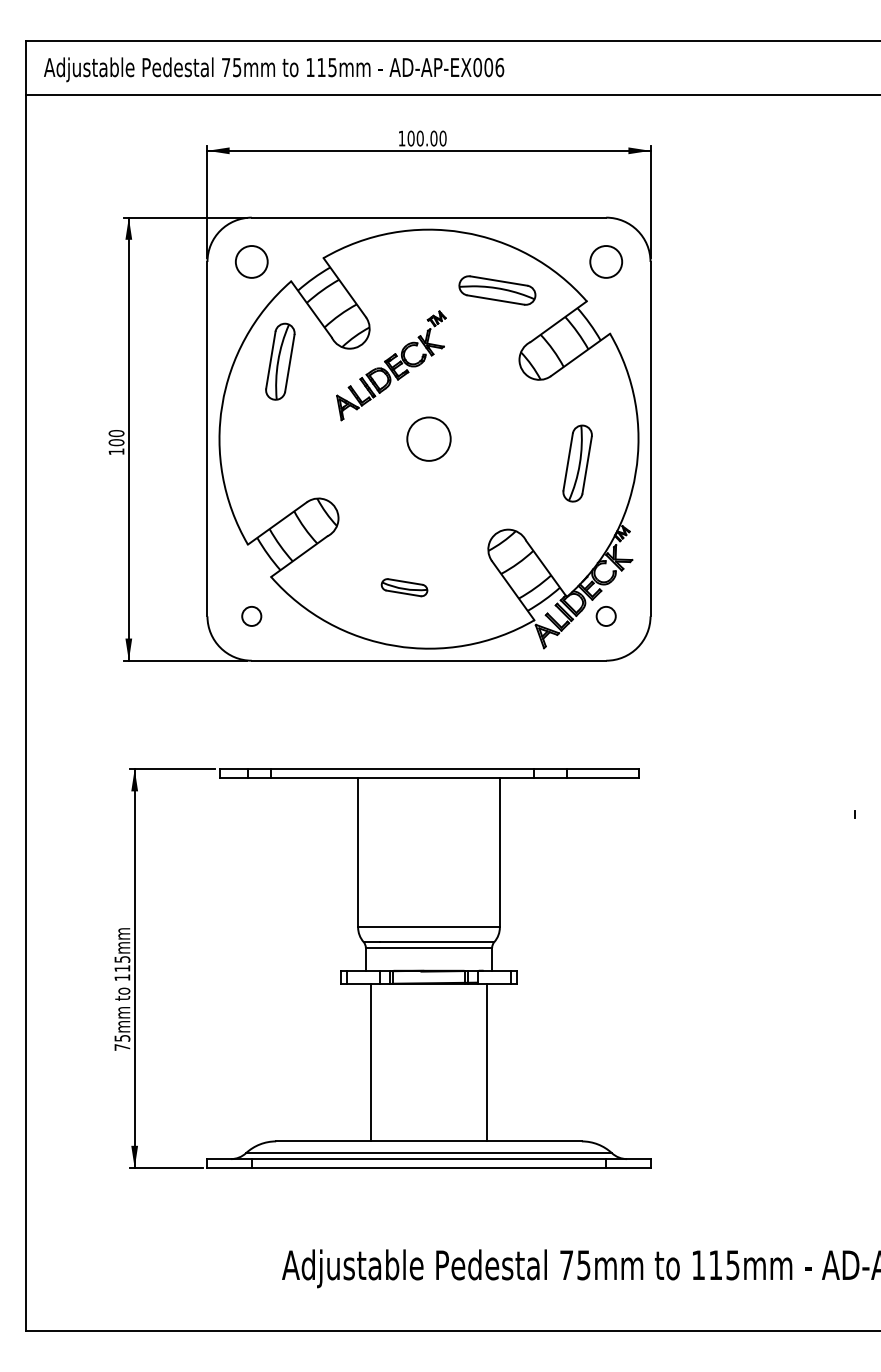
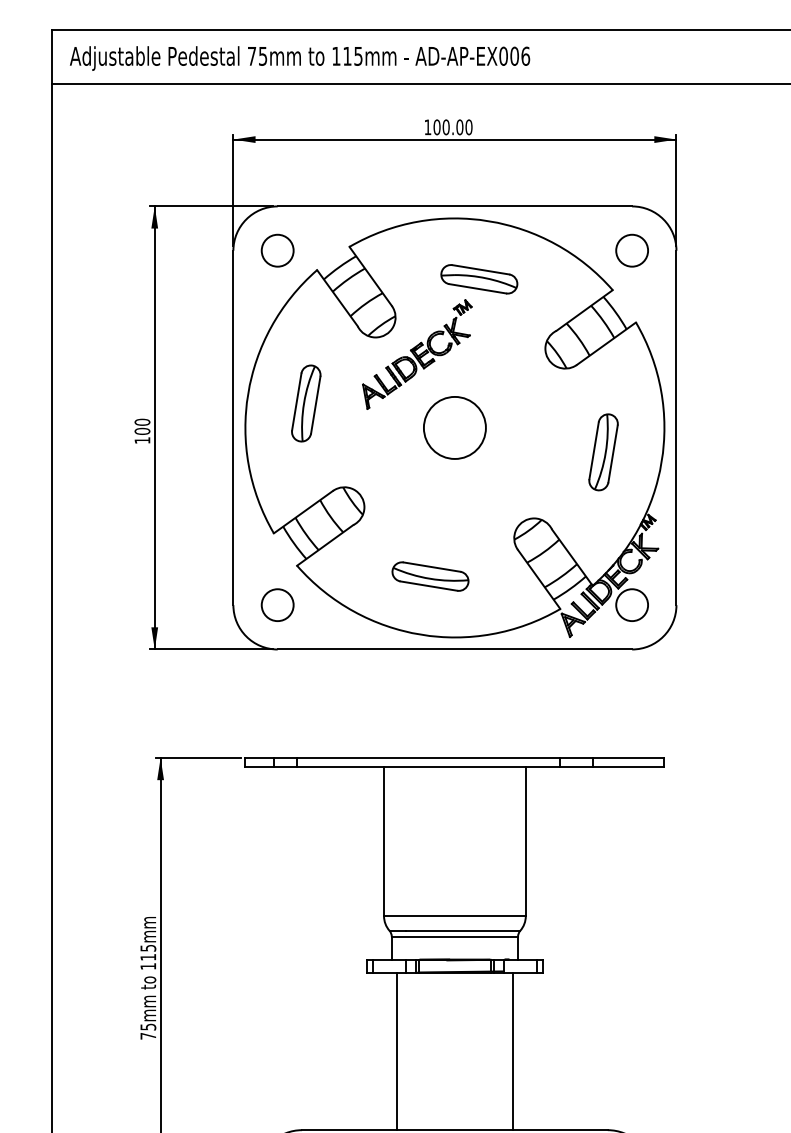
part: (497, 290) -> (479, 279), moved
part: (280, 361) -> (306, 403), moved
circle: (428, 439) -> (454, 428), size x1.43
part: (404, 587) -> (430, 576), size x1.67
circle: (251, 616) -> (277, 605), size x1.67
circle: (606, 616) -> (632, 605), size x1.67

